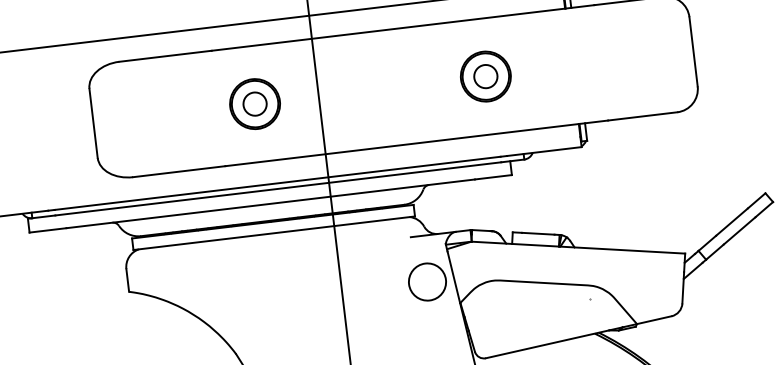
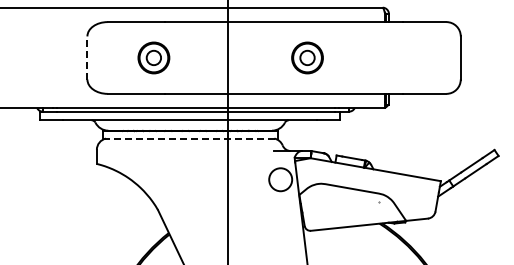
part: (485, 75) -> (307, 57), moved
part: (254, 103) -> (153, 57), moved
line: (93, 122) -> (87, 57), solid -> dashed
line: (274, 233) -> (190, 138), solid -> dashed

